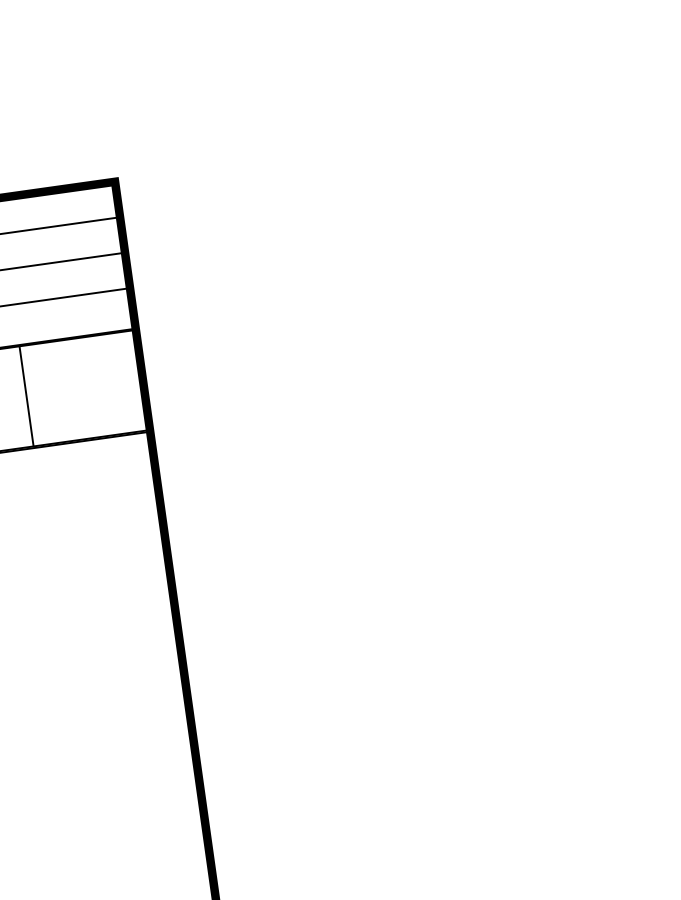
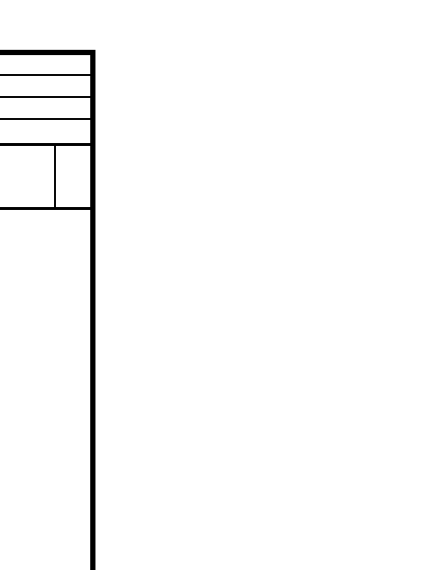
line: (27, 396) -> (55, 176), moved

